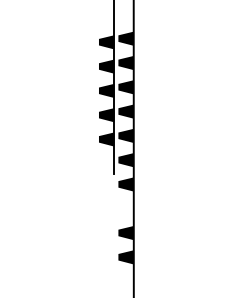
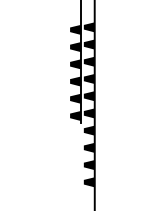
fill: (106, 163) -> (75, 115), added
fill: (125, 208) -> (88, 147), added

